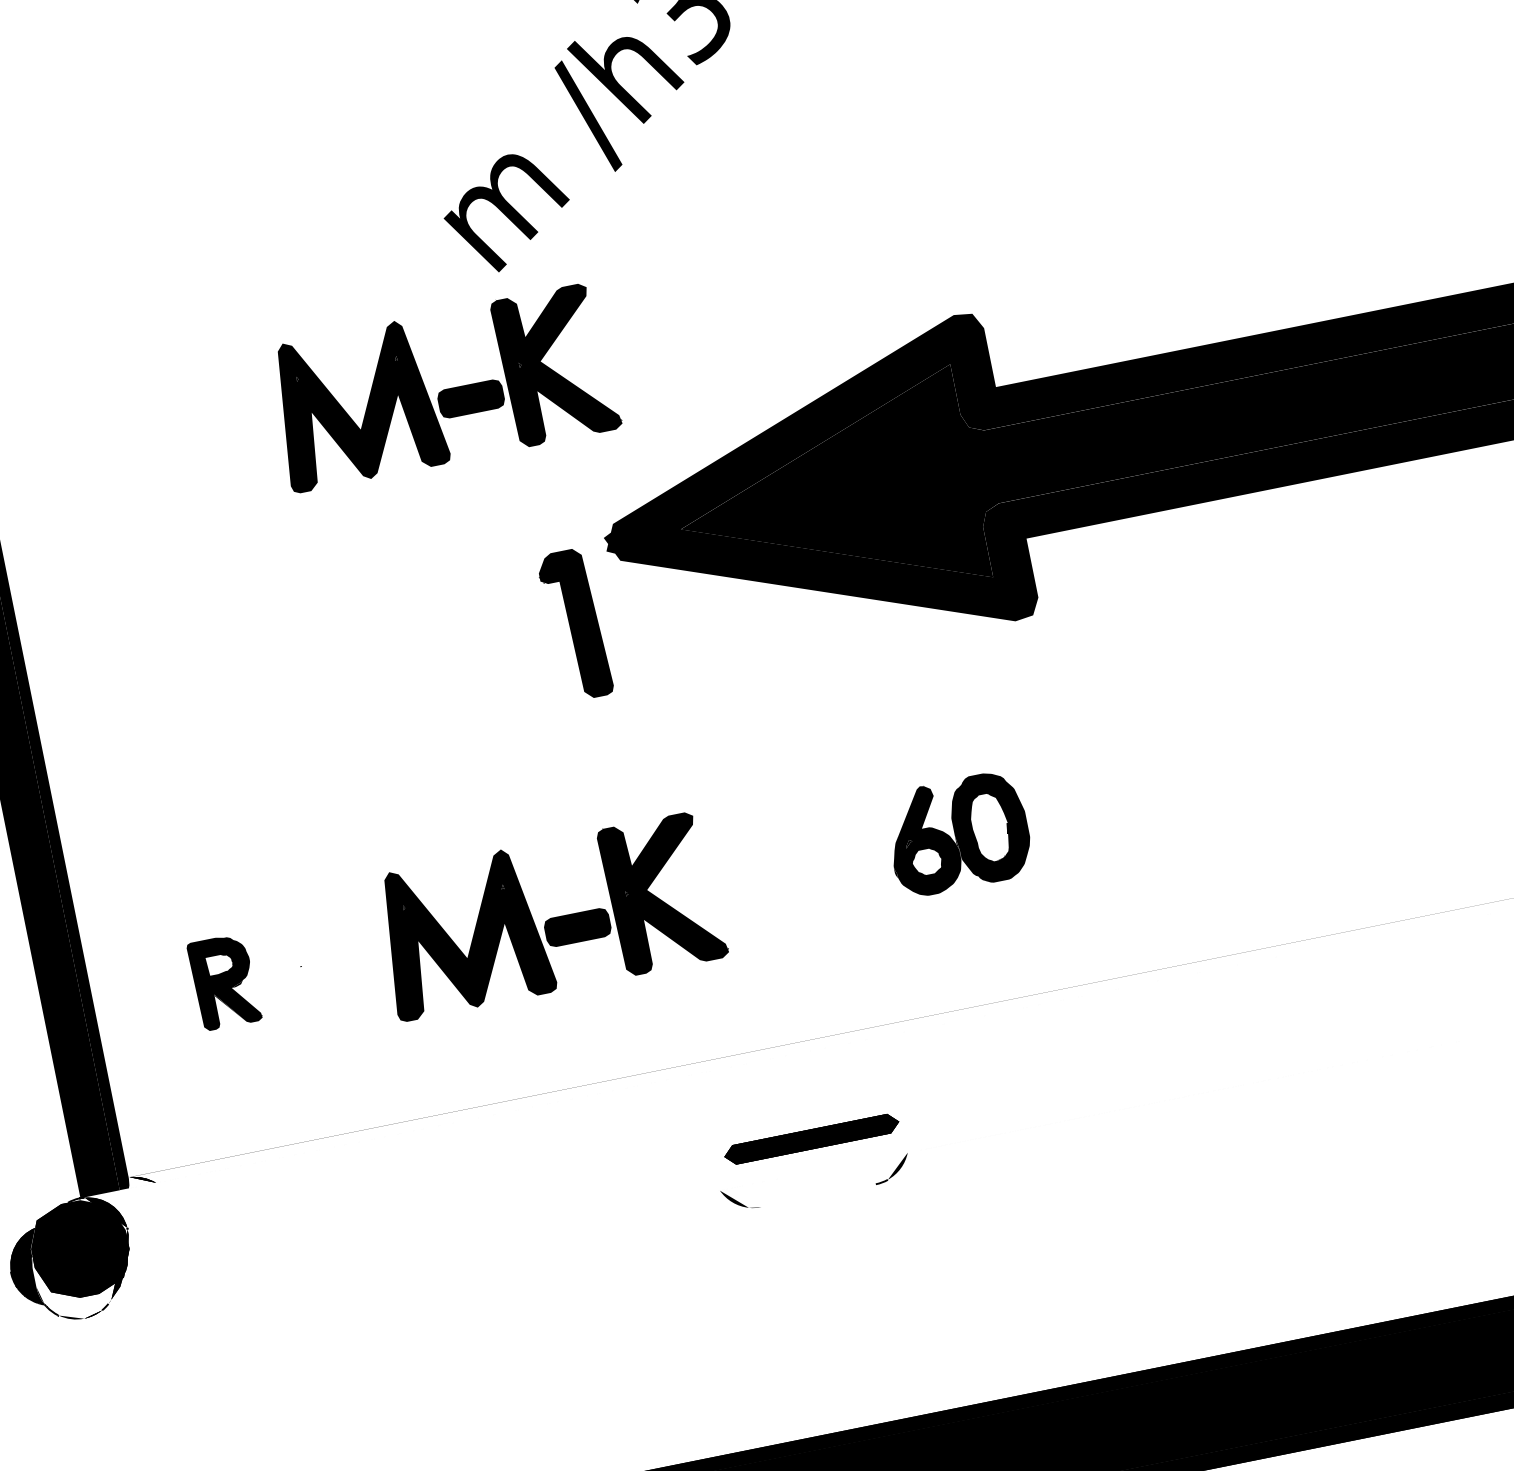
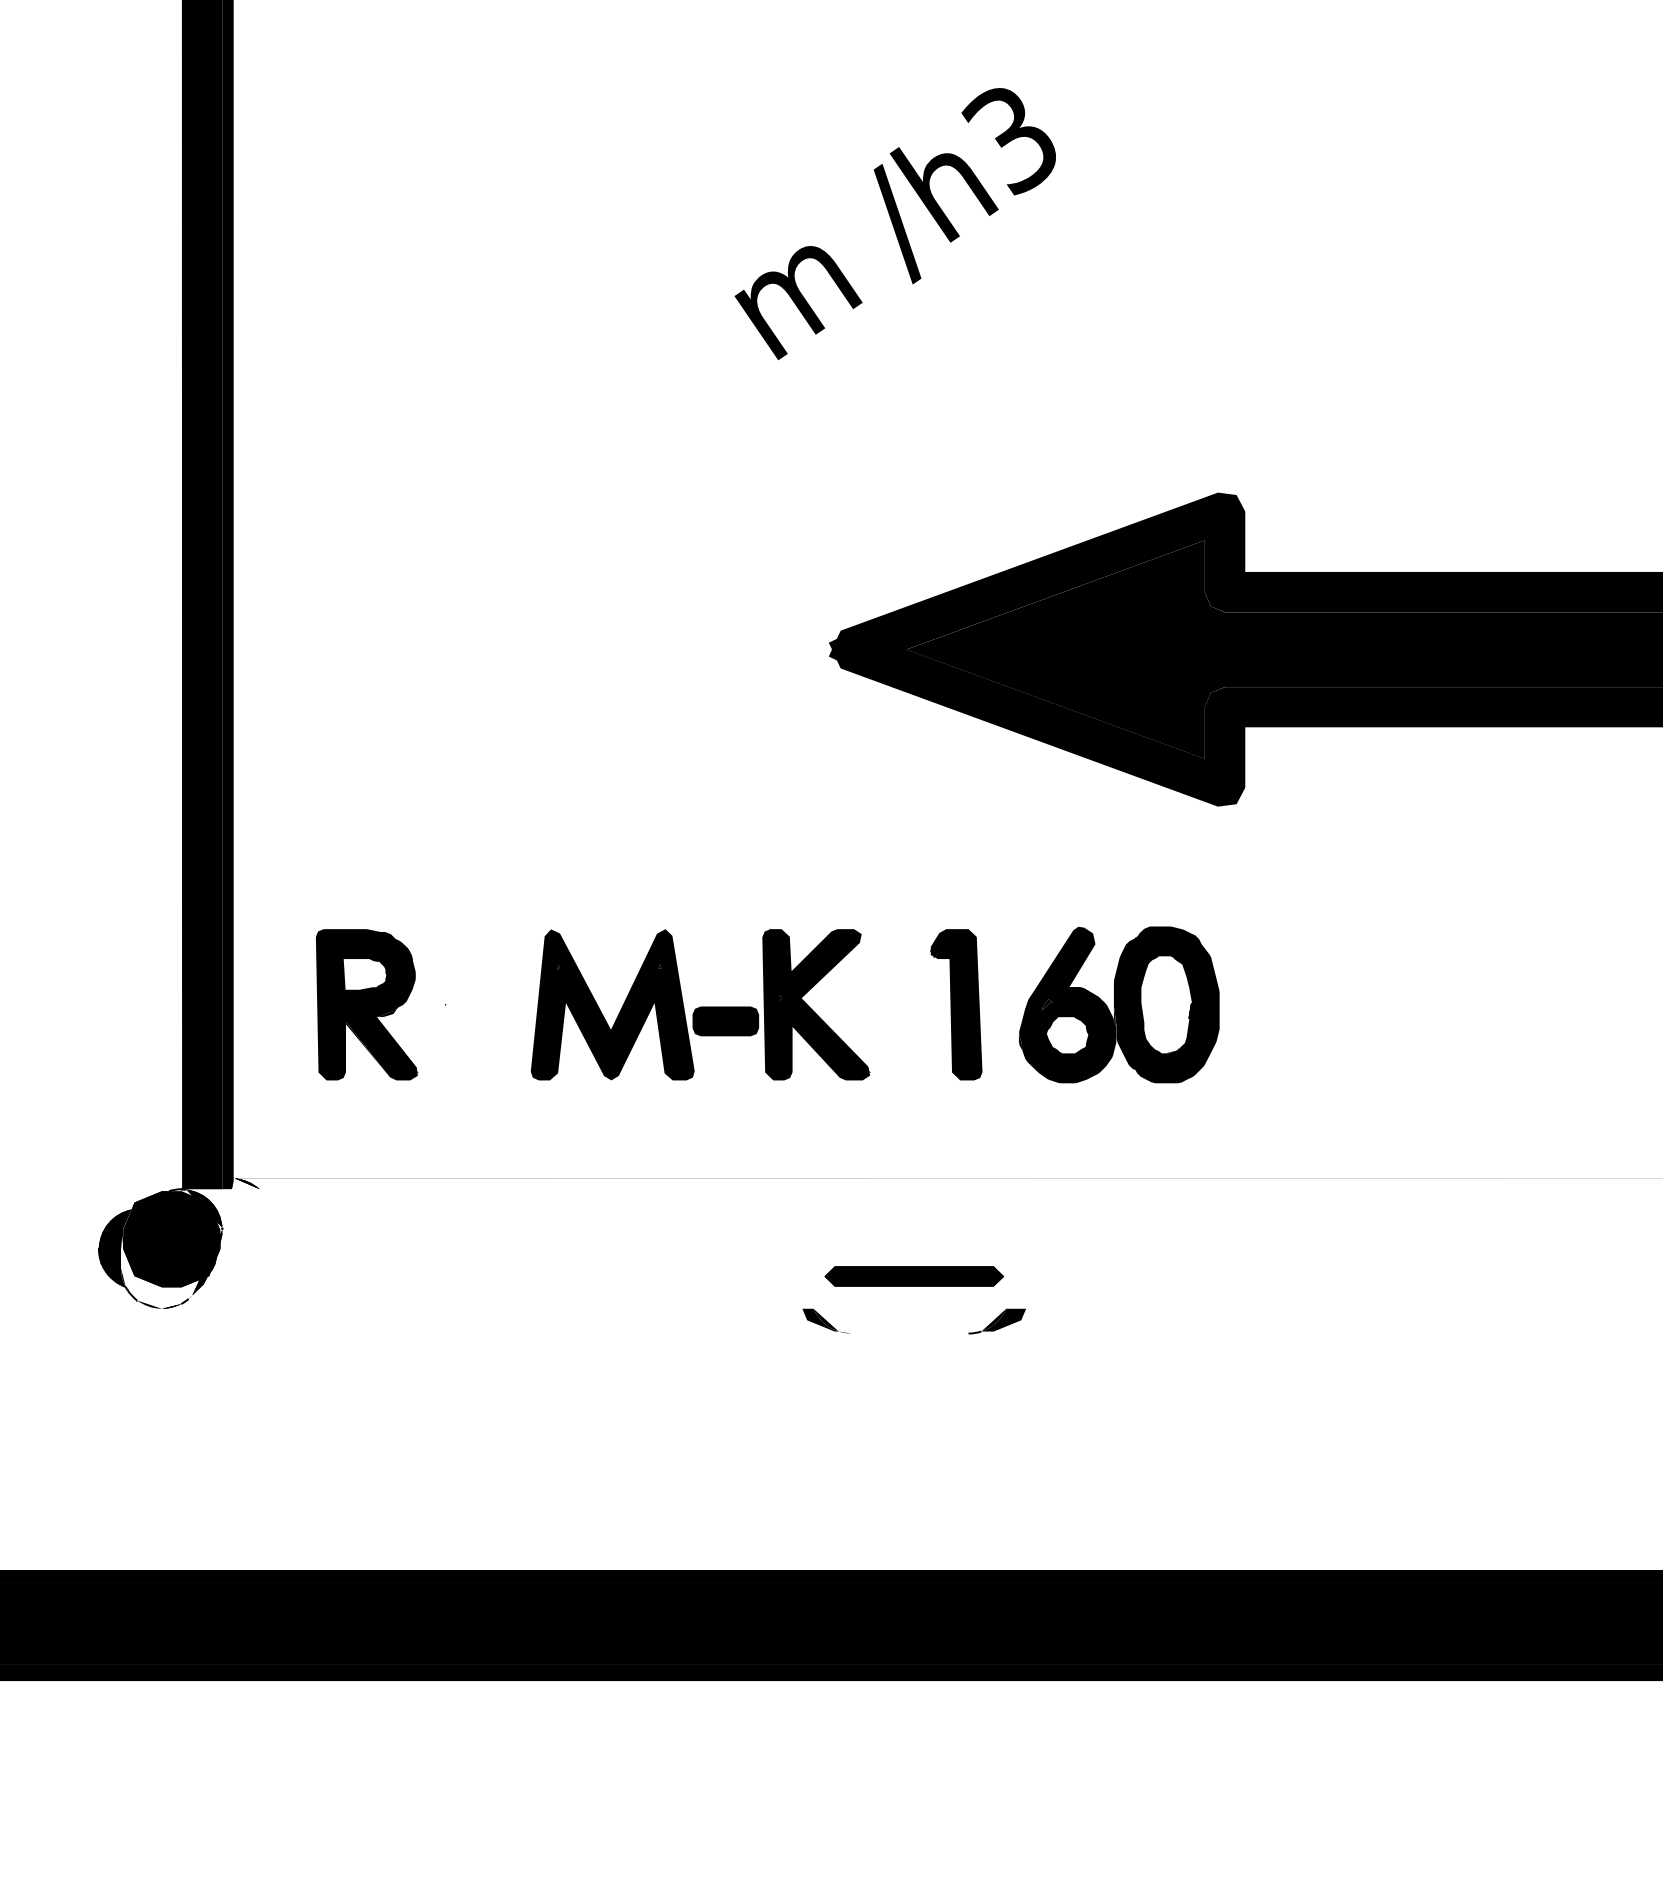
part: (443, 387) -> (700, 462), removed
part: (575, 624) -> (956, 1004), moved
part: (958, 833) -> (1119, 1004), size x1.43
part: (224, 981) -> (366, 1004), size x1.67
fill: (907, 1163) -> (1003, 1319), added
fill: (728, 1199) -> (820, 1319), added

